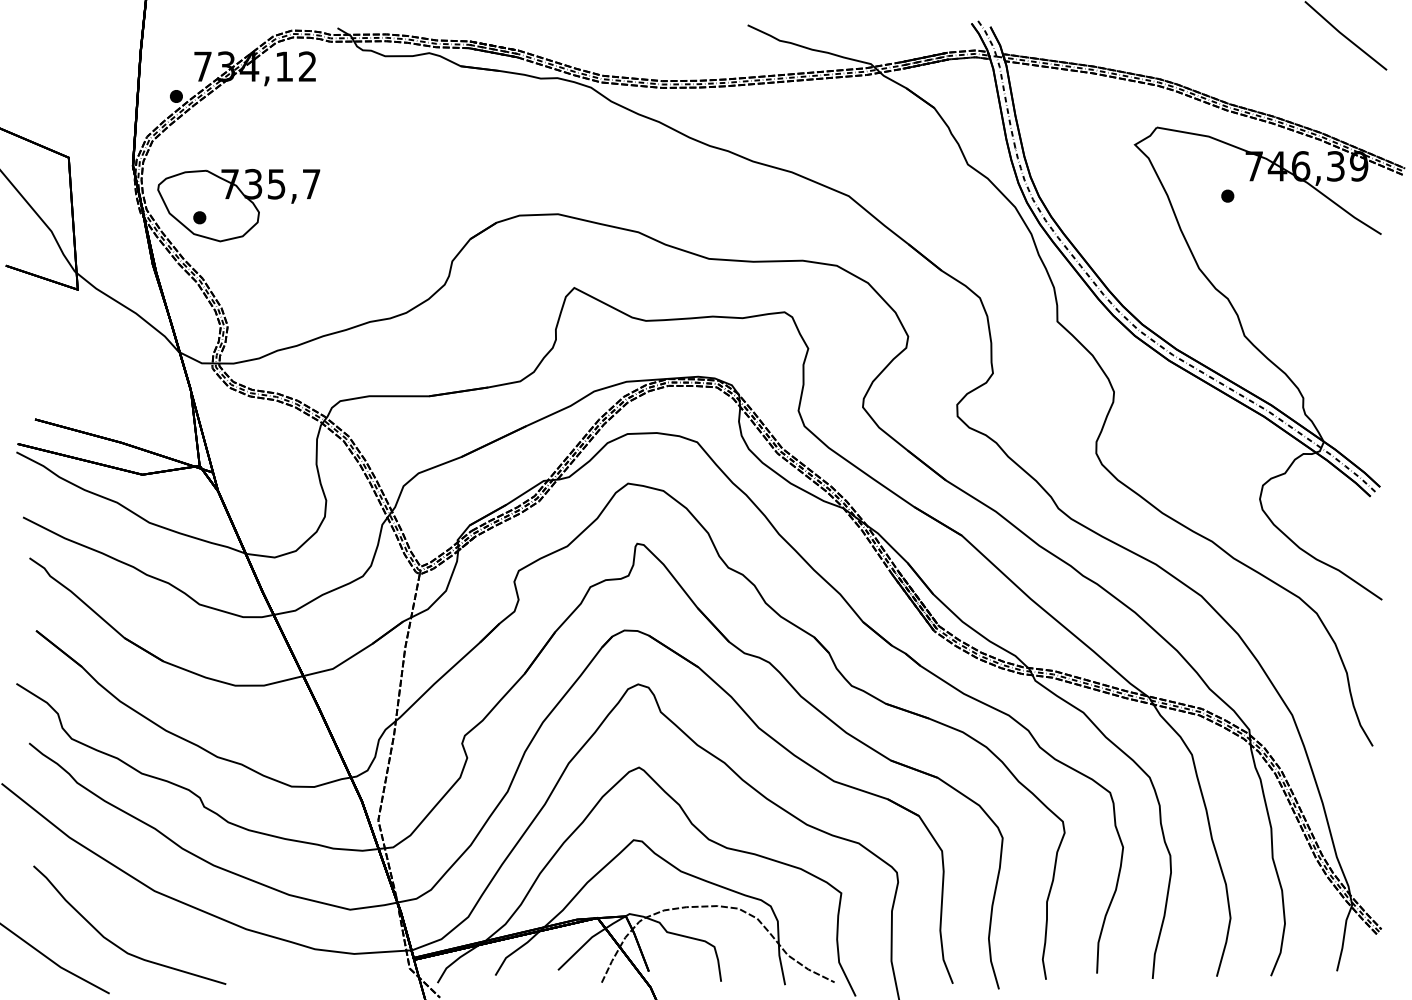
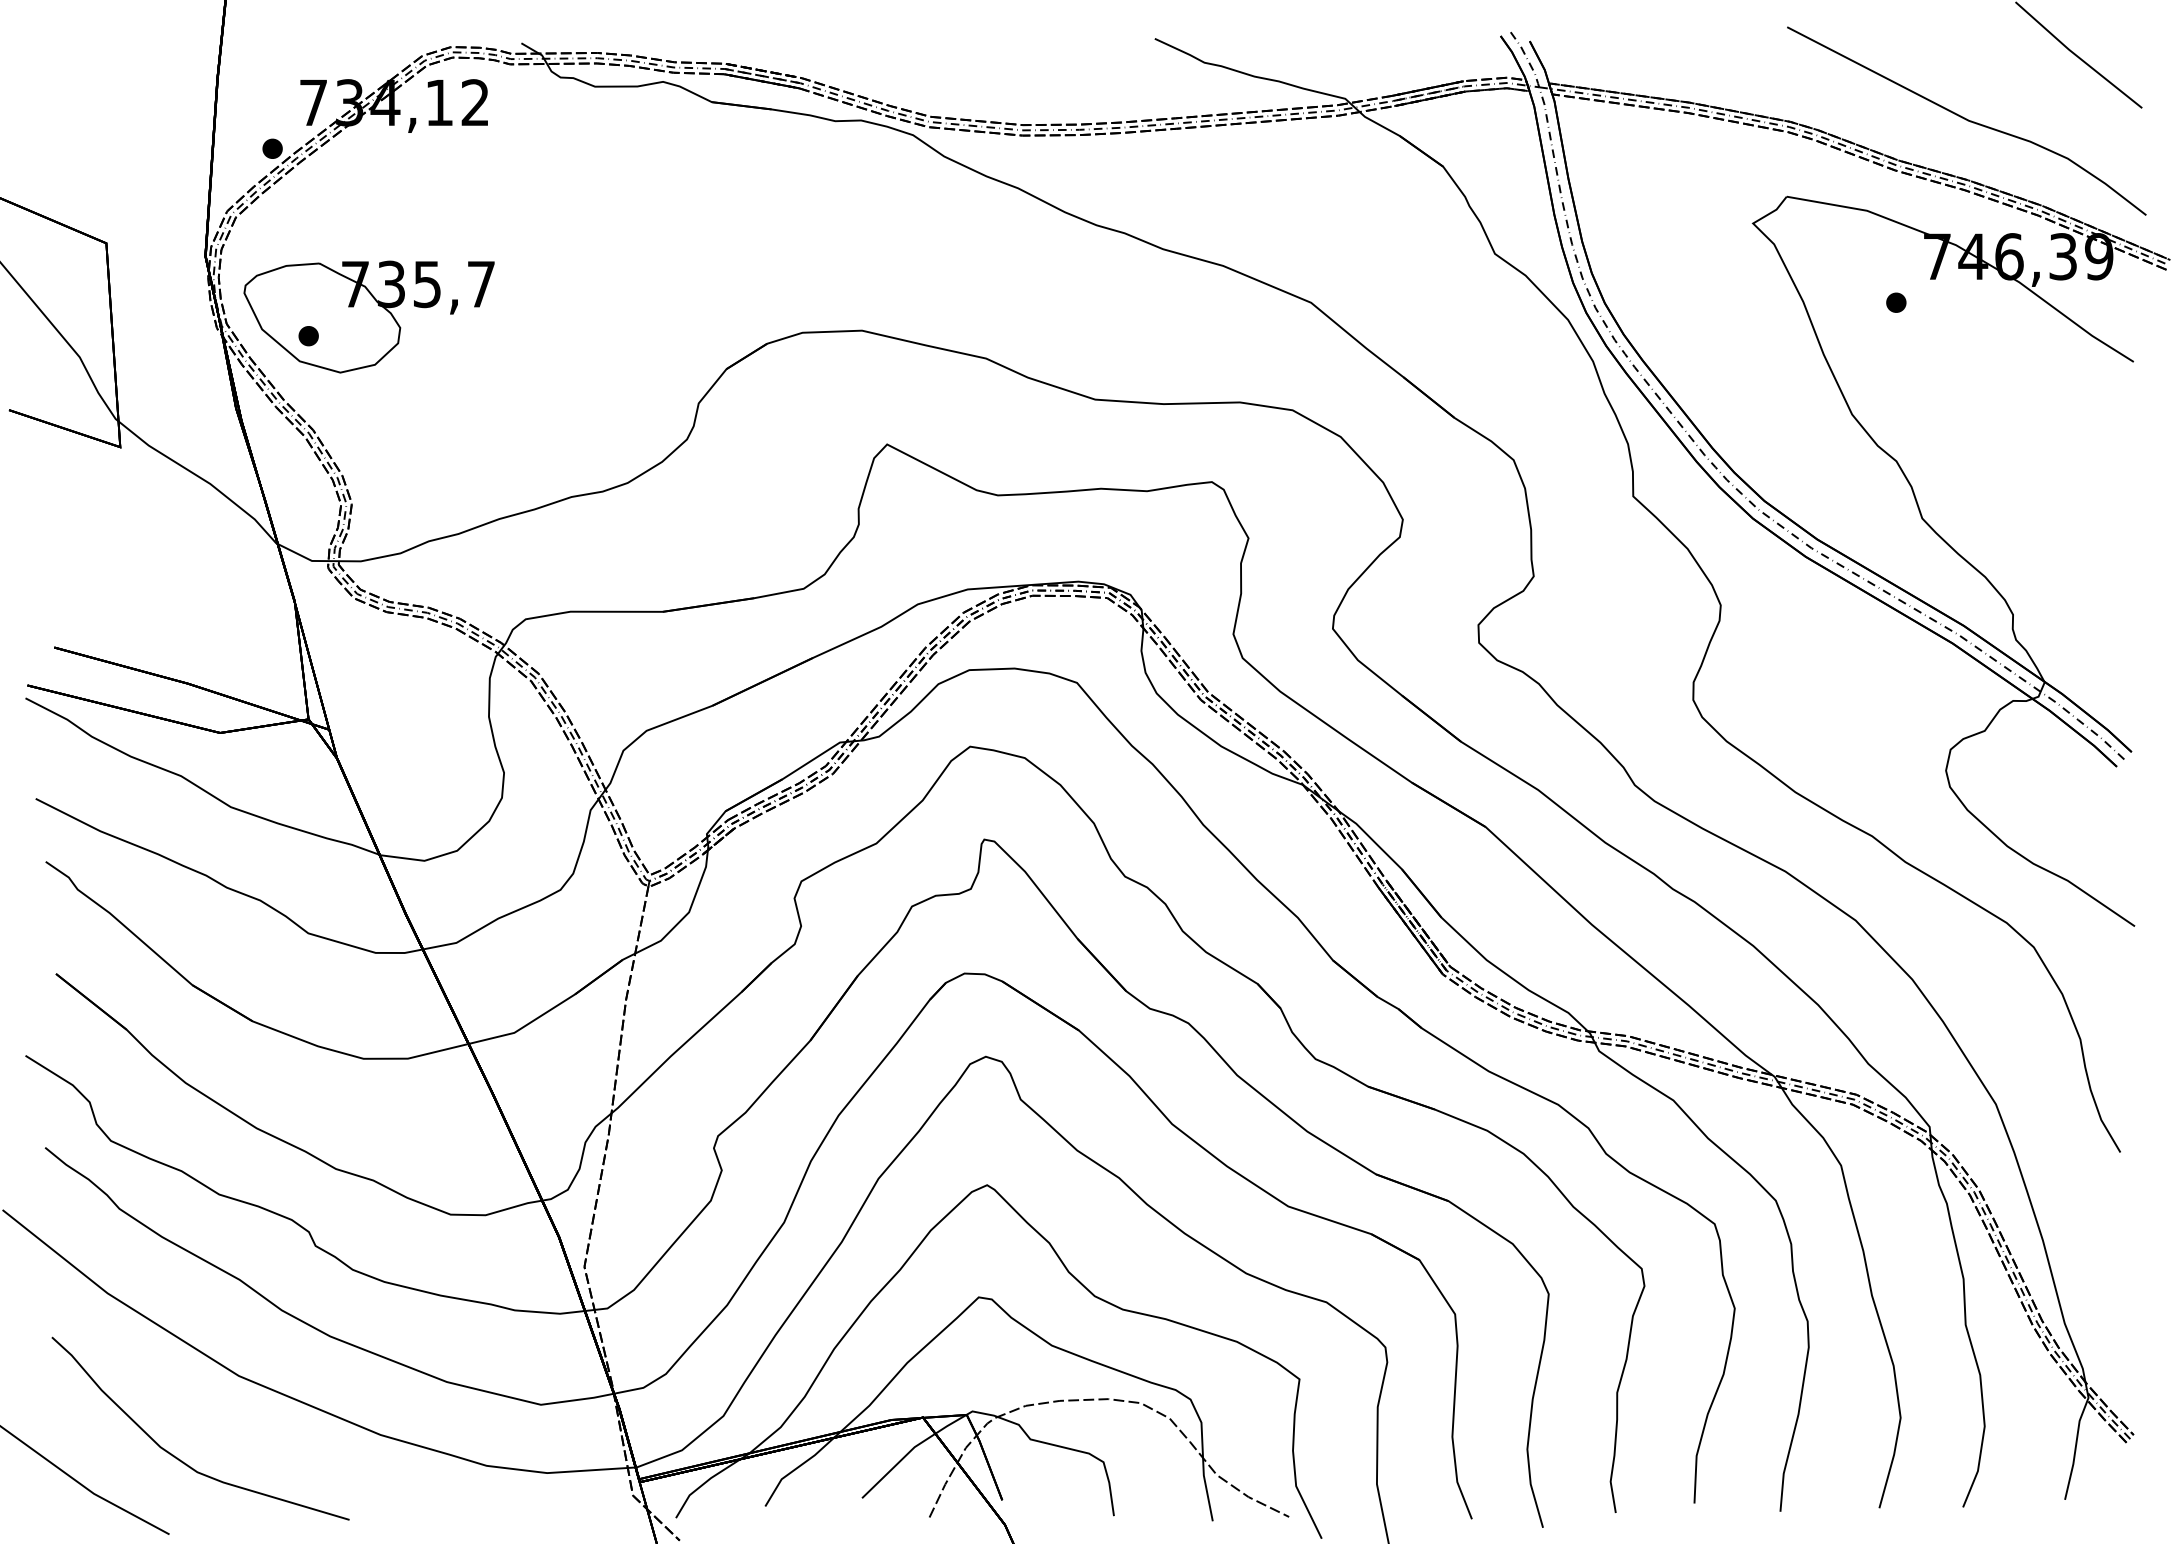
curve: (1272, 78) -> (1965, 121), added

